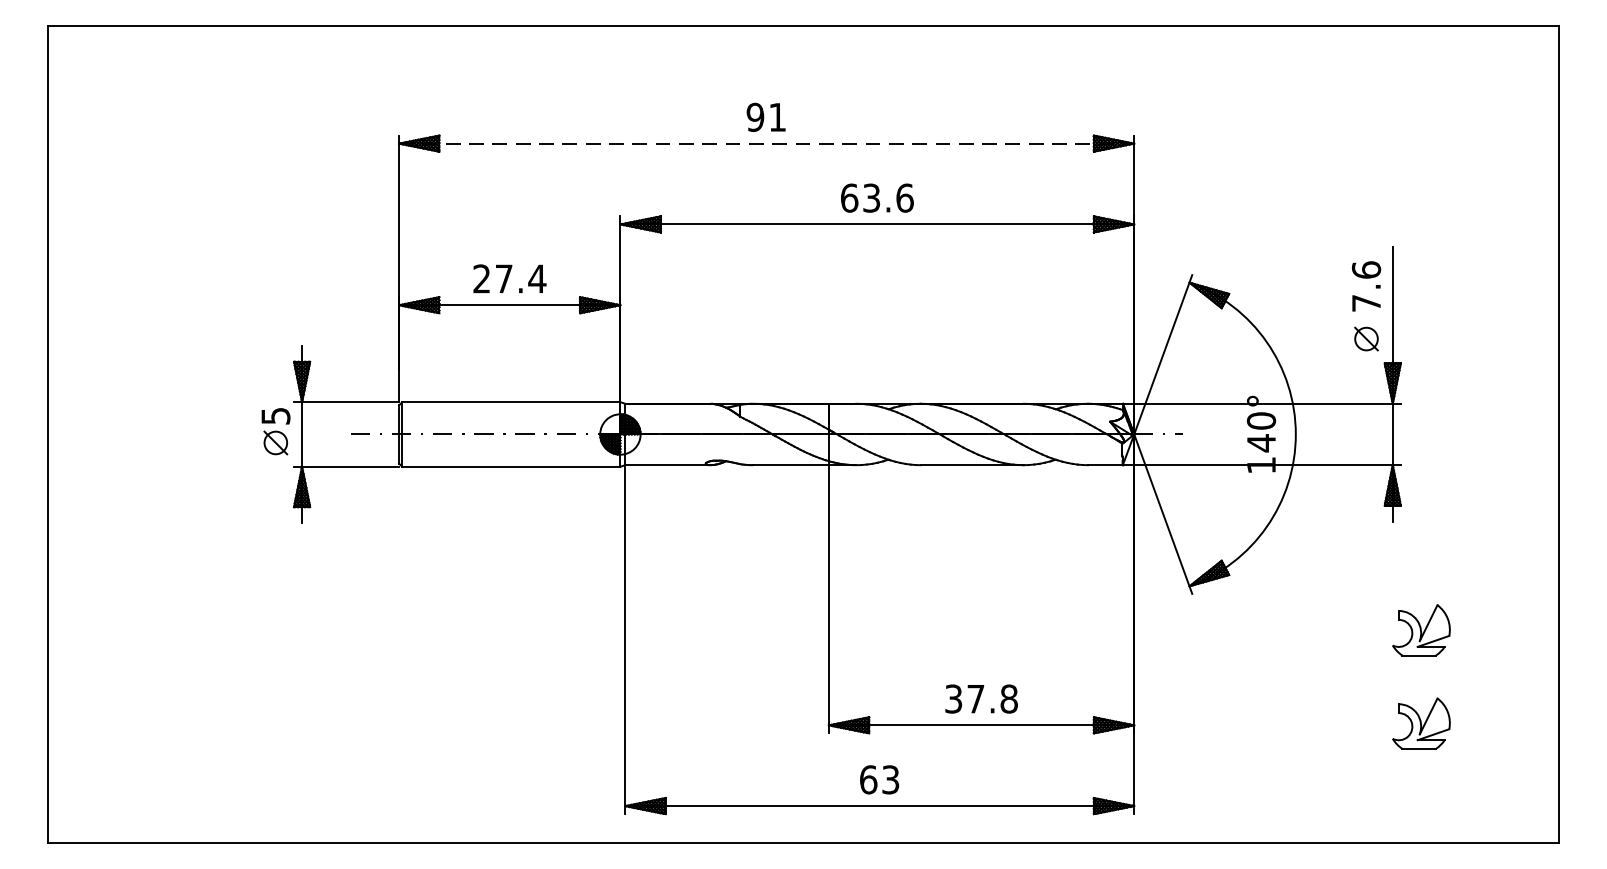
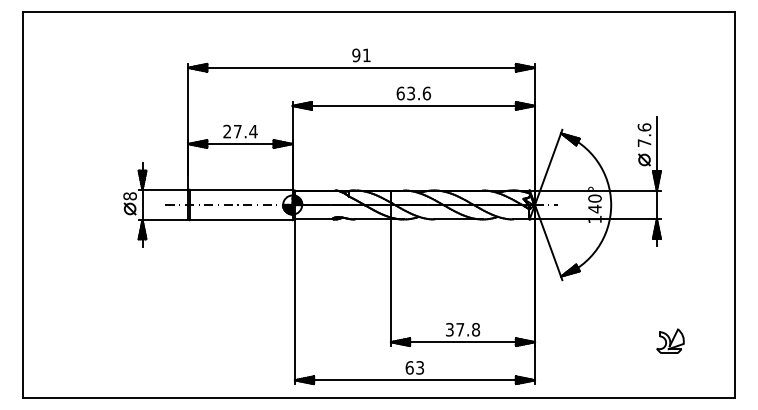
line: (768, 142) -> (362, 67), dashed -> solid
text: (274, 416) -> (129, 196), 5 -> 8
part: (1421, 628) -> (670, 296), removed

